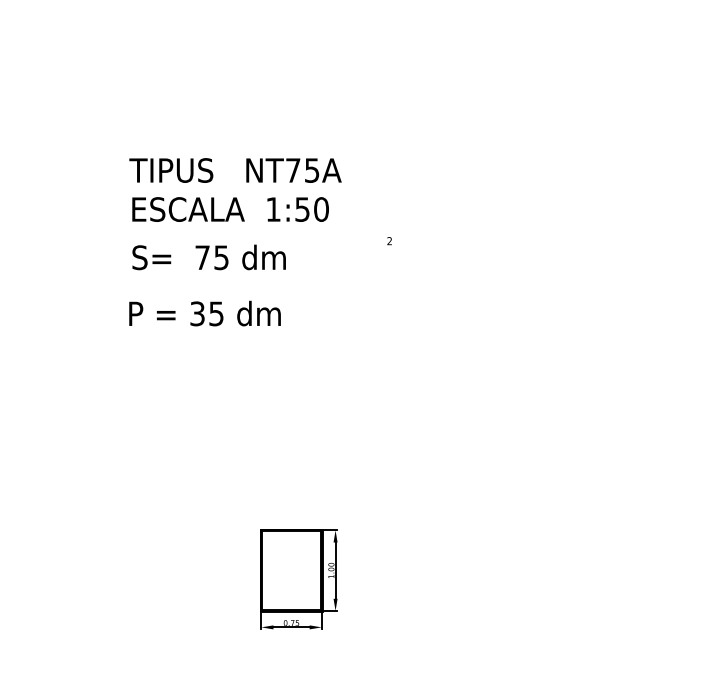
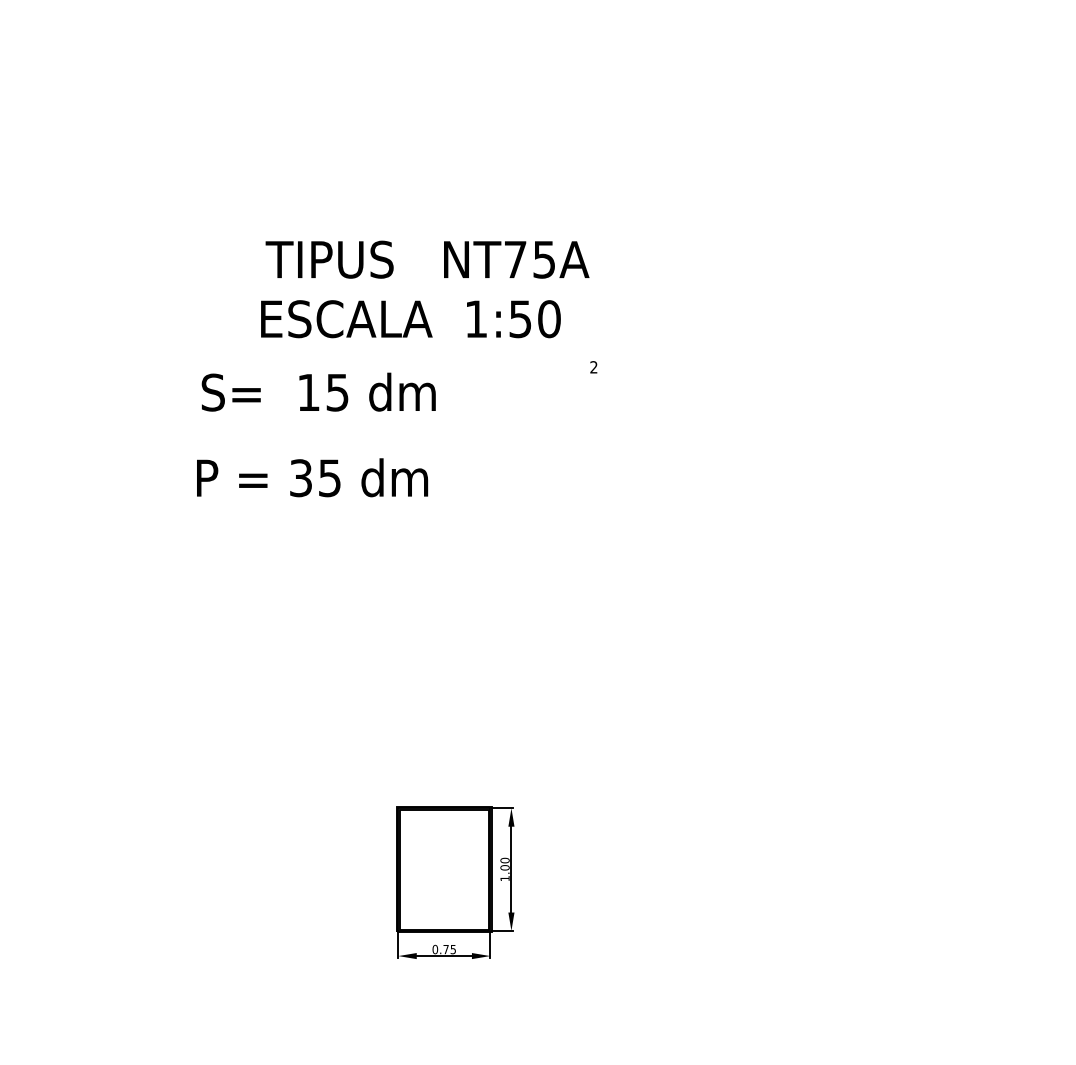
text: (235, 170) -> (427, 259), moved
text: (230, 209) -> (410, 319), moved
text: (202, 257) -> (308, 392), 75 -> 15

